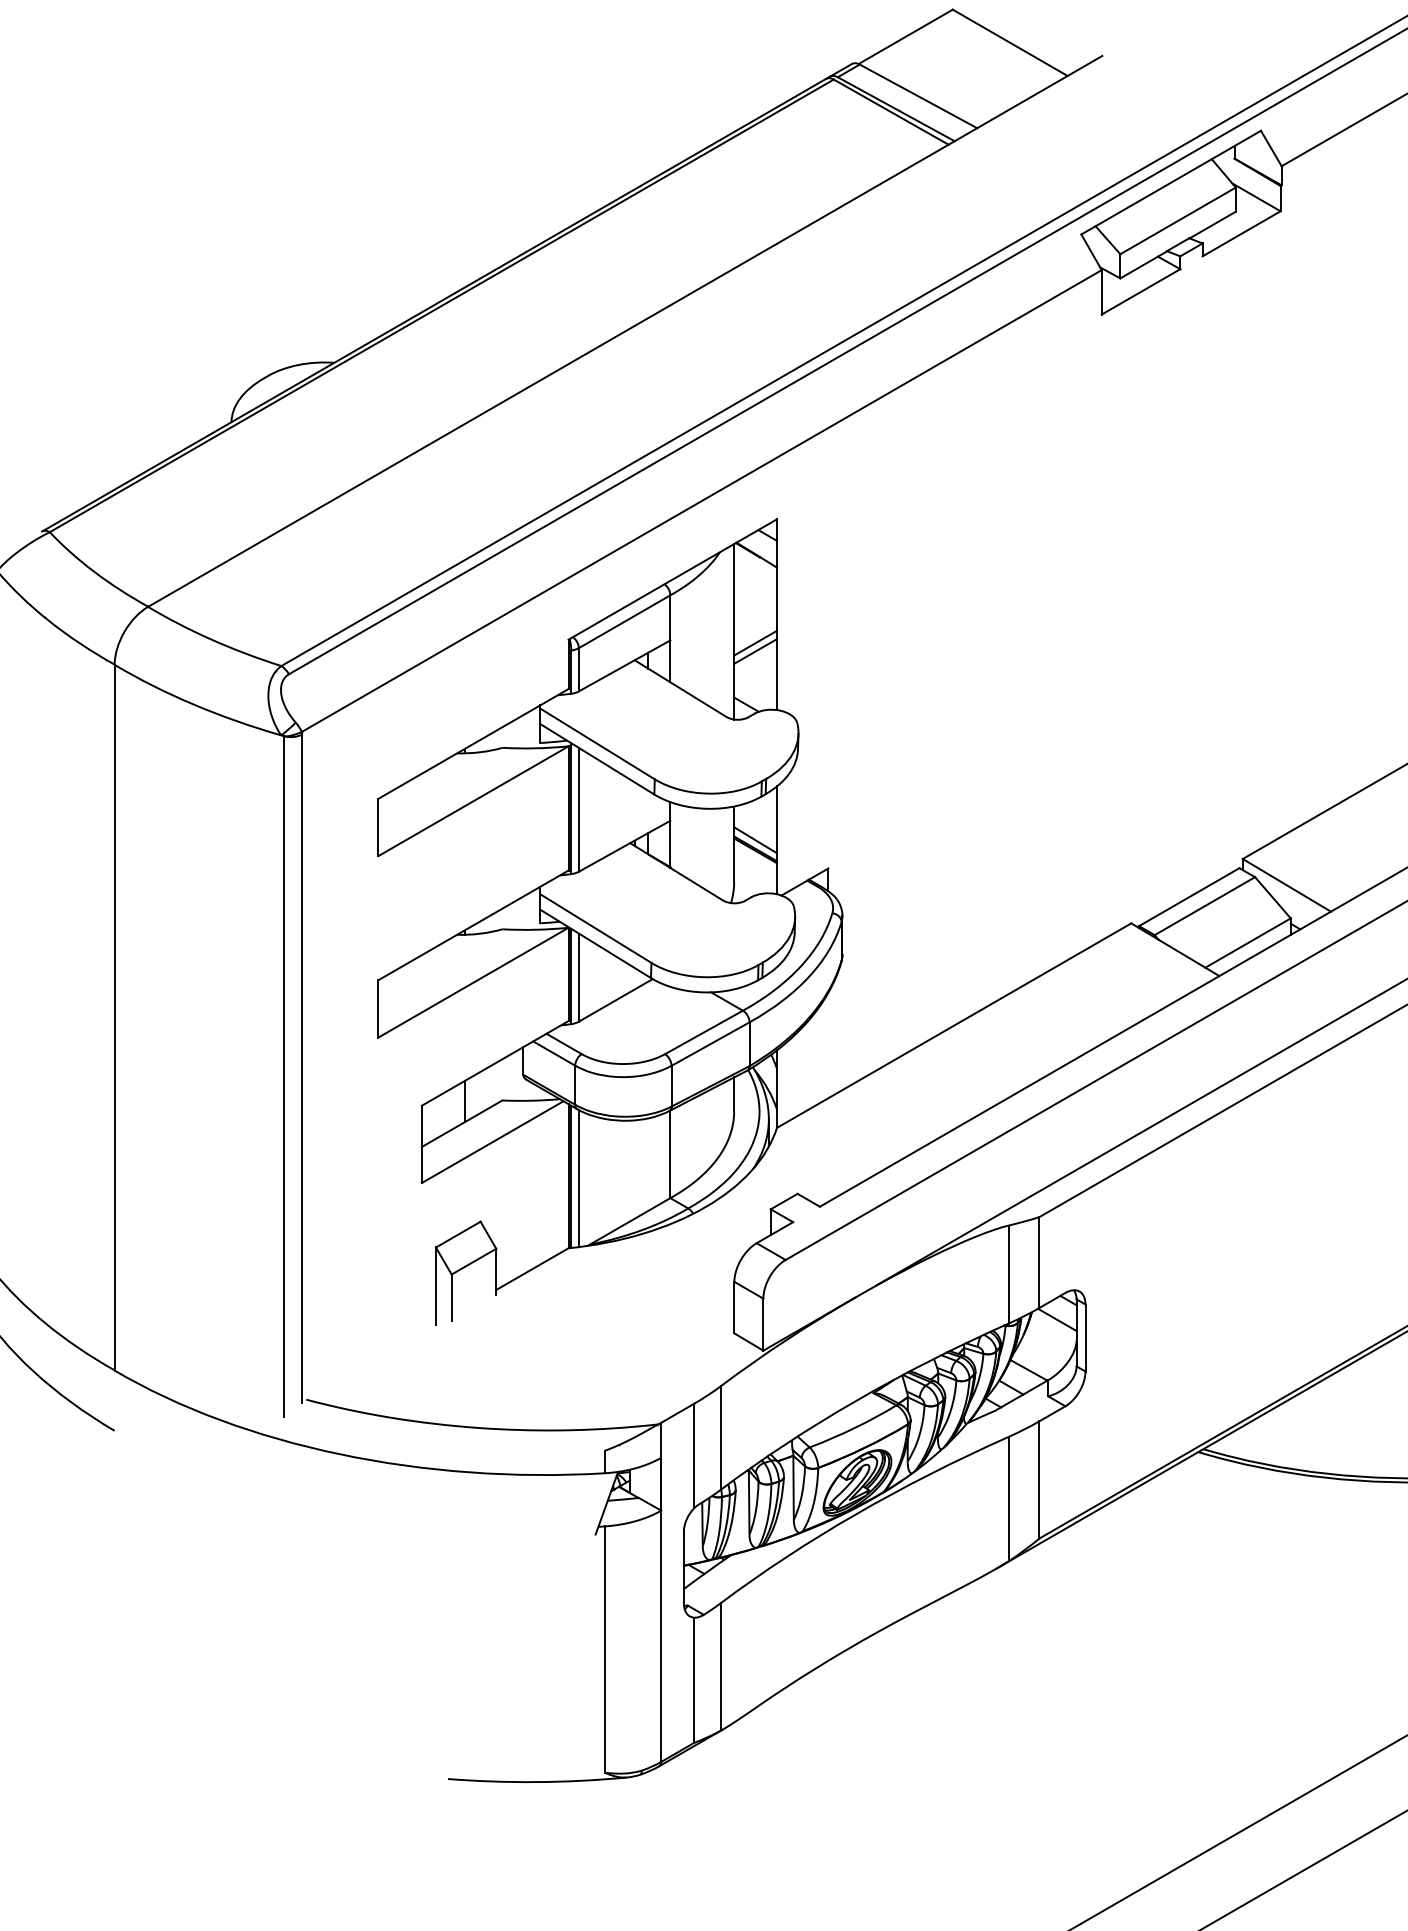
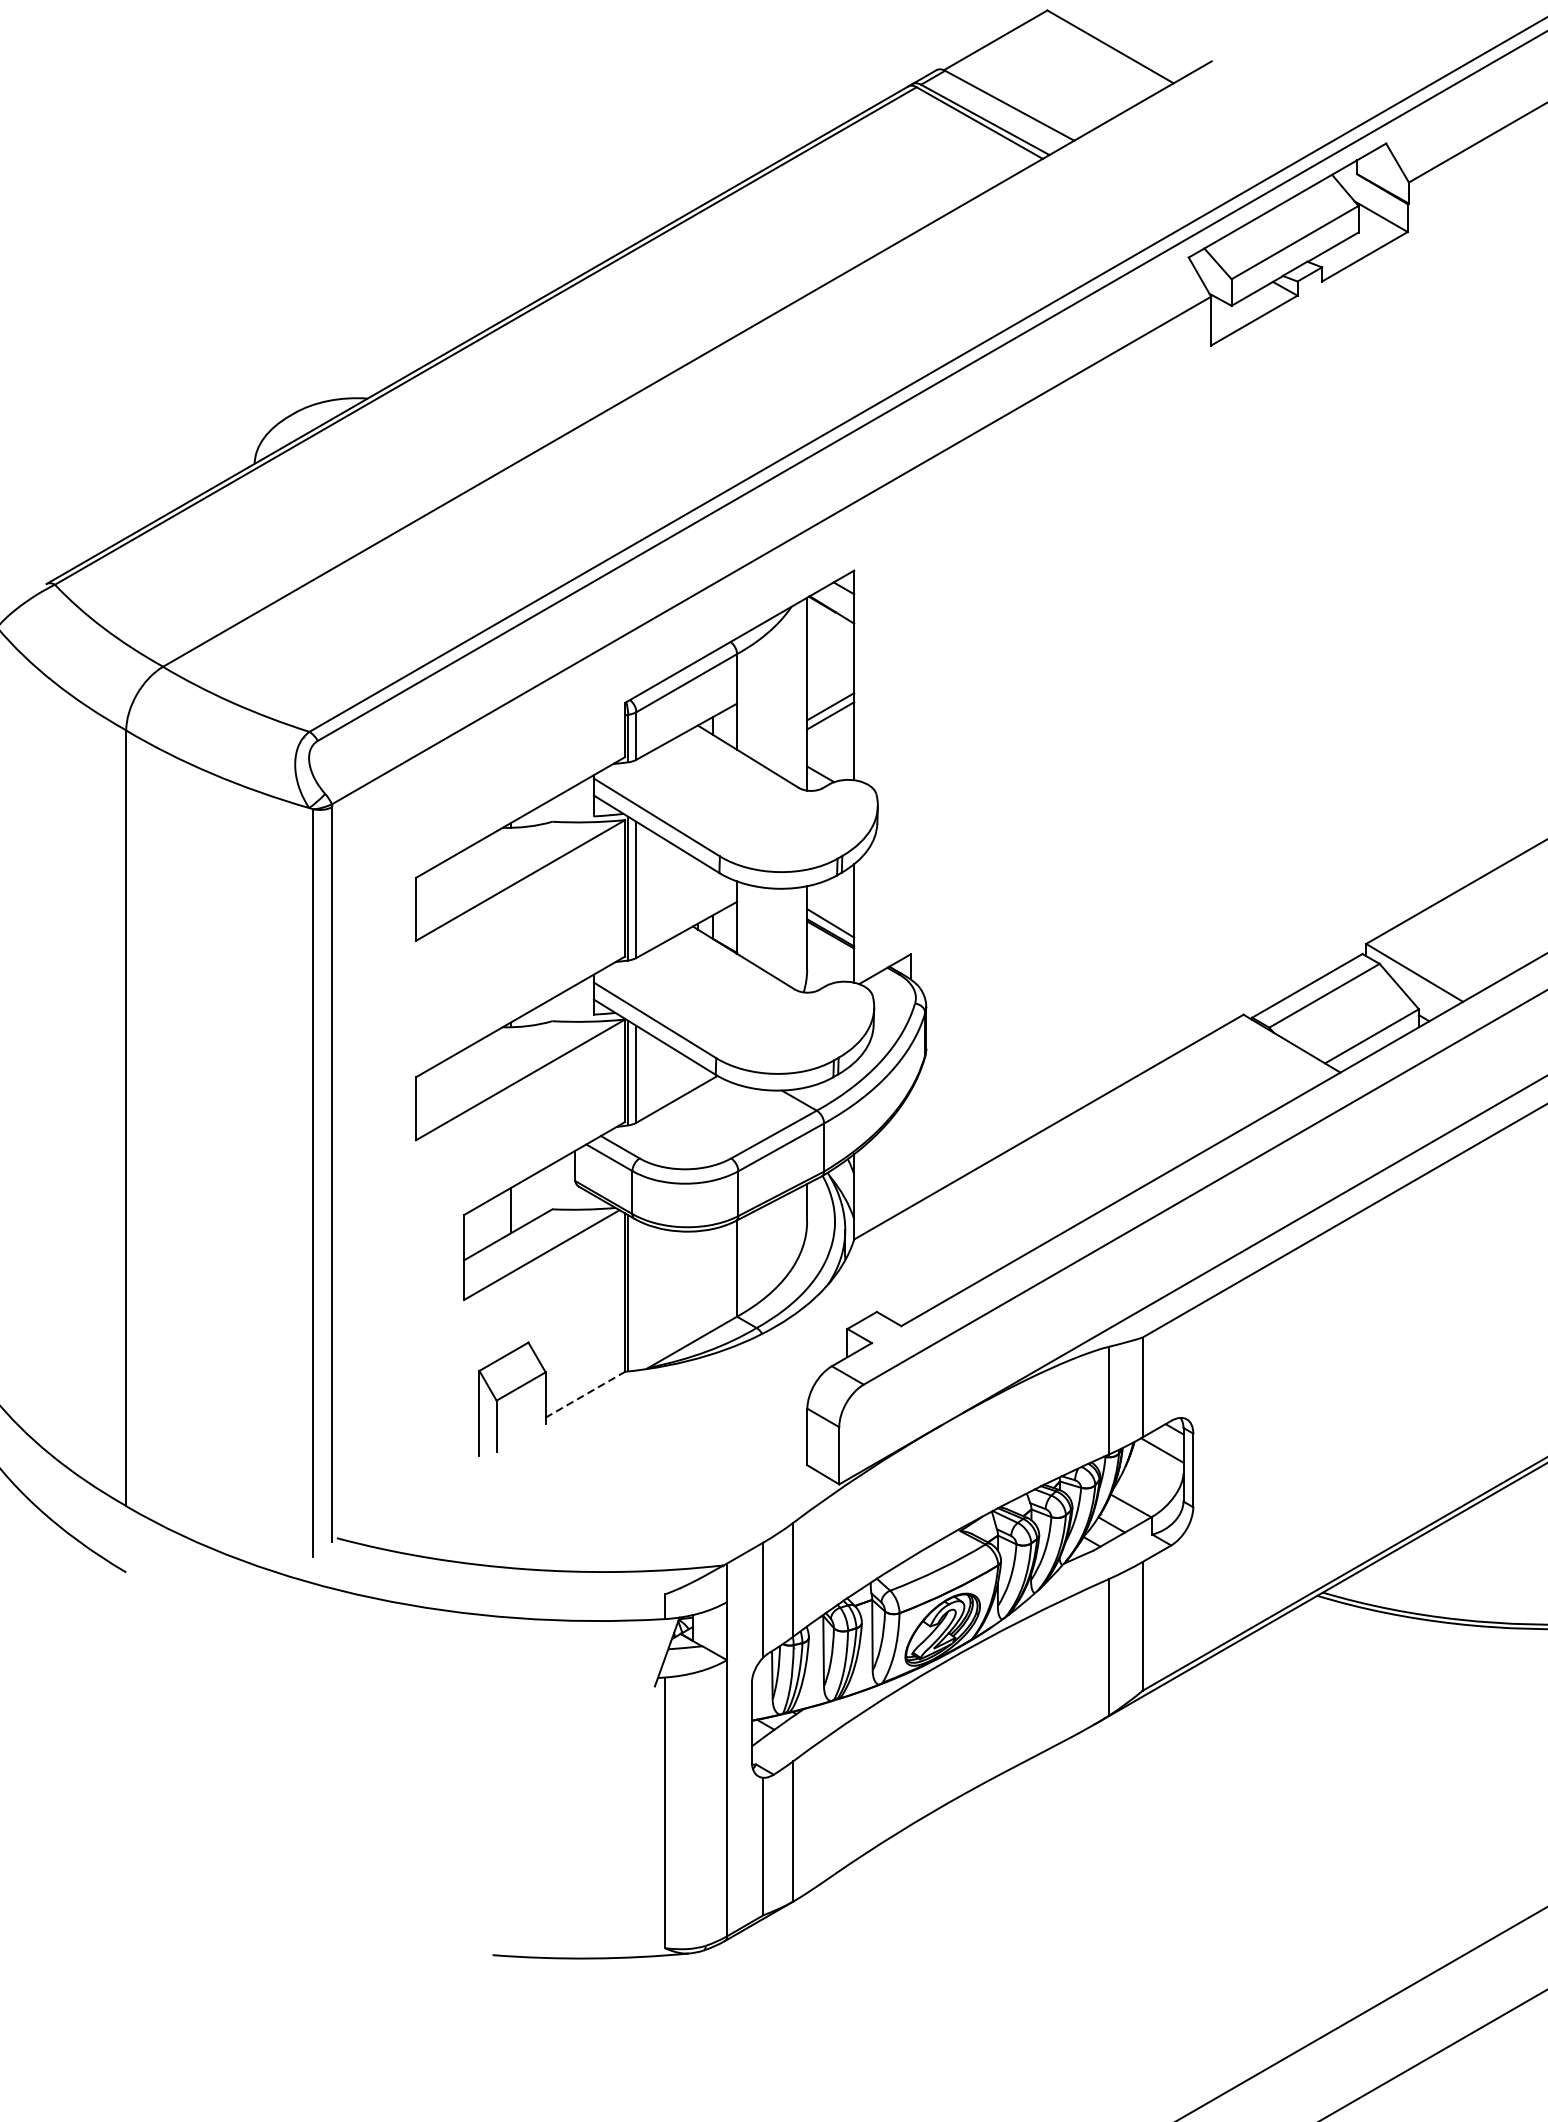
line: (578, 1178) -> (636, 1295), removed
line: (532, 1269) -> (585, 1395), solid -> dashed

